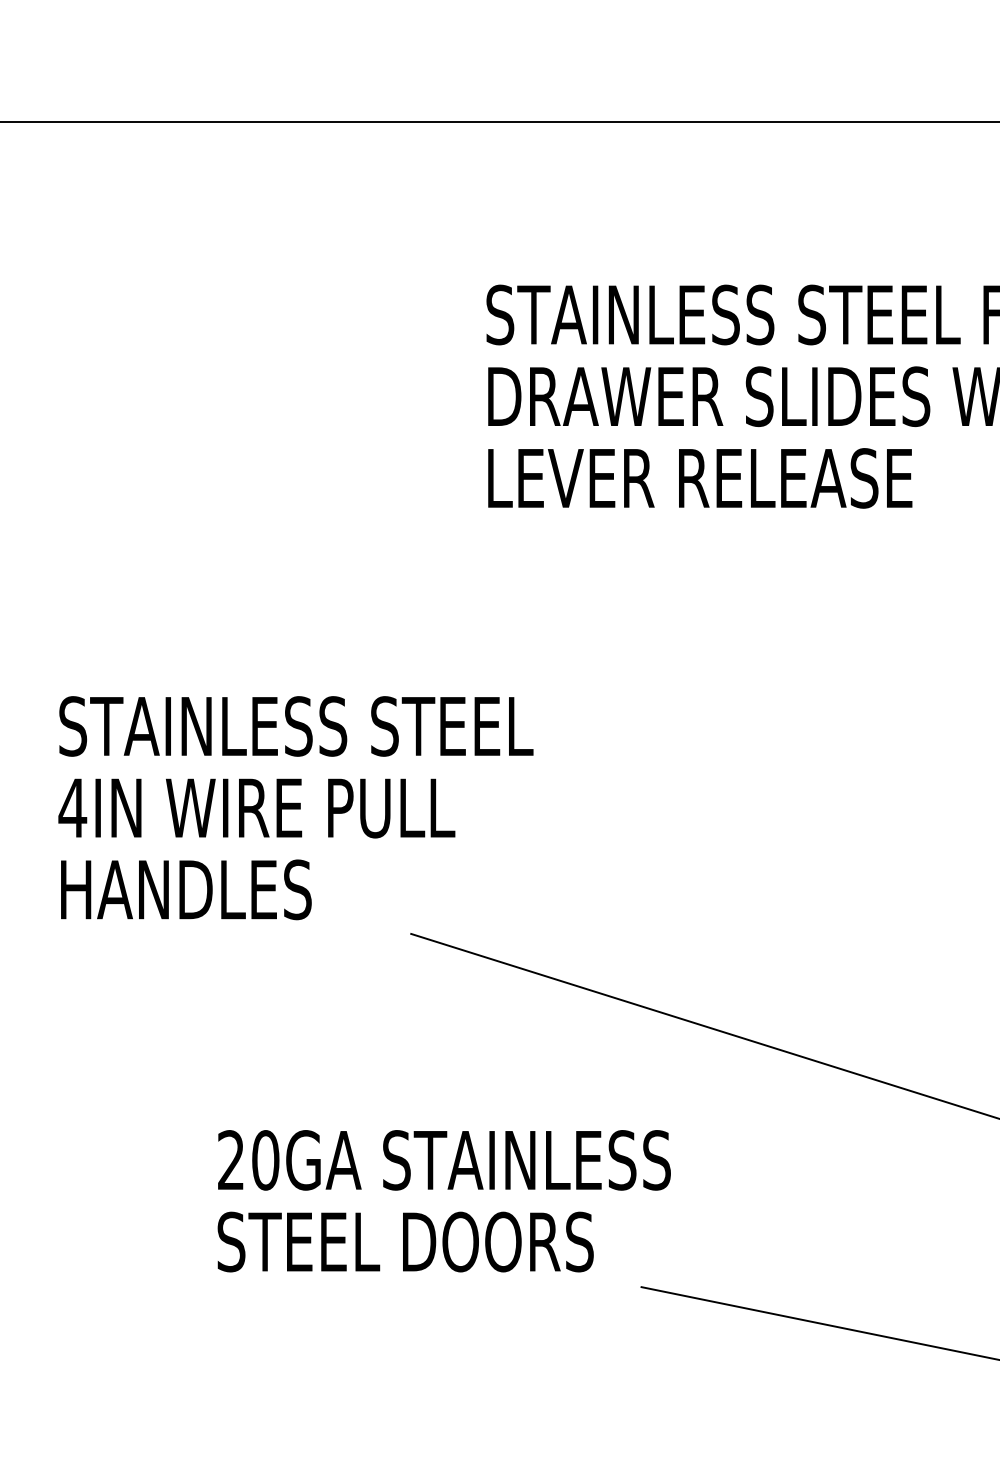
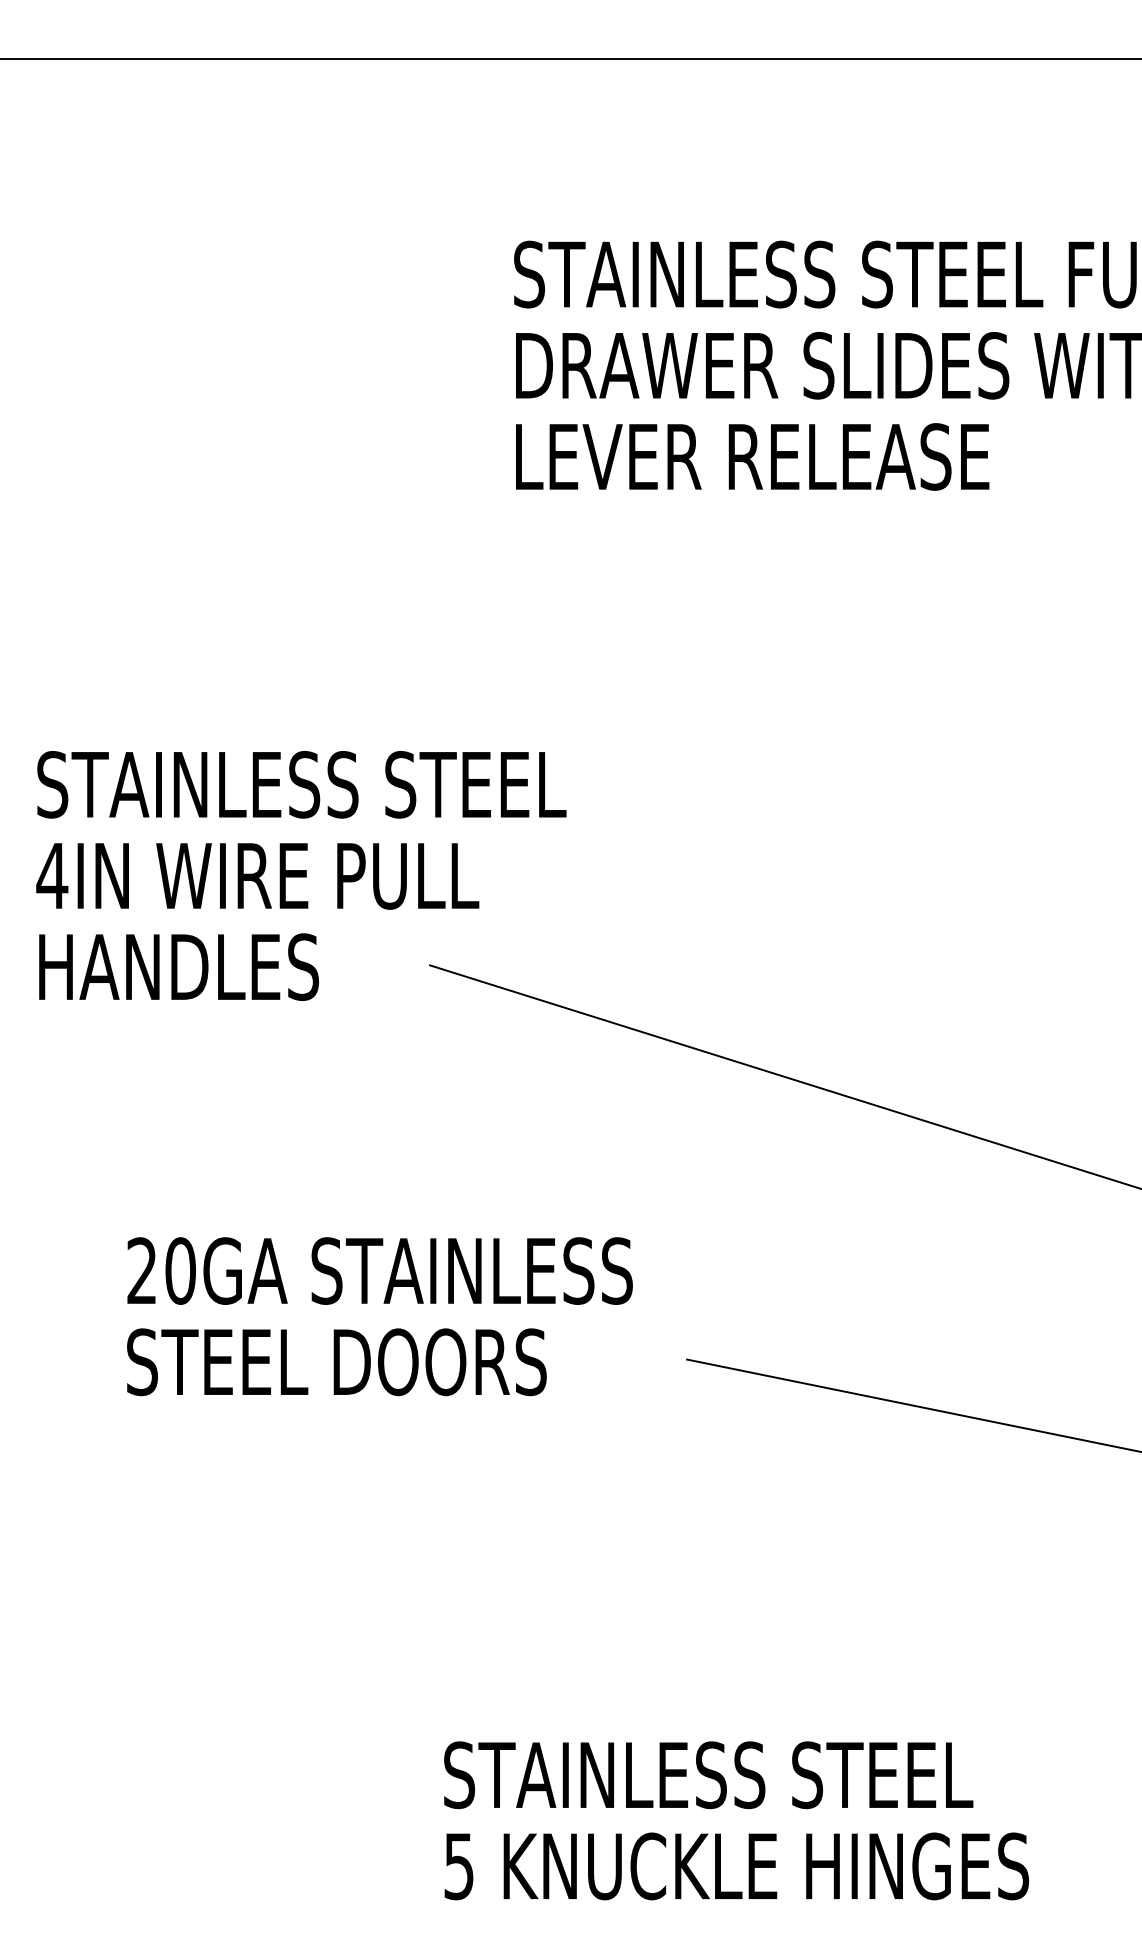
text: (296, 807) -> (301, 875), moved
text: (443, 1201) -> (379, 1316), moved

